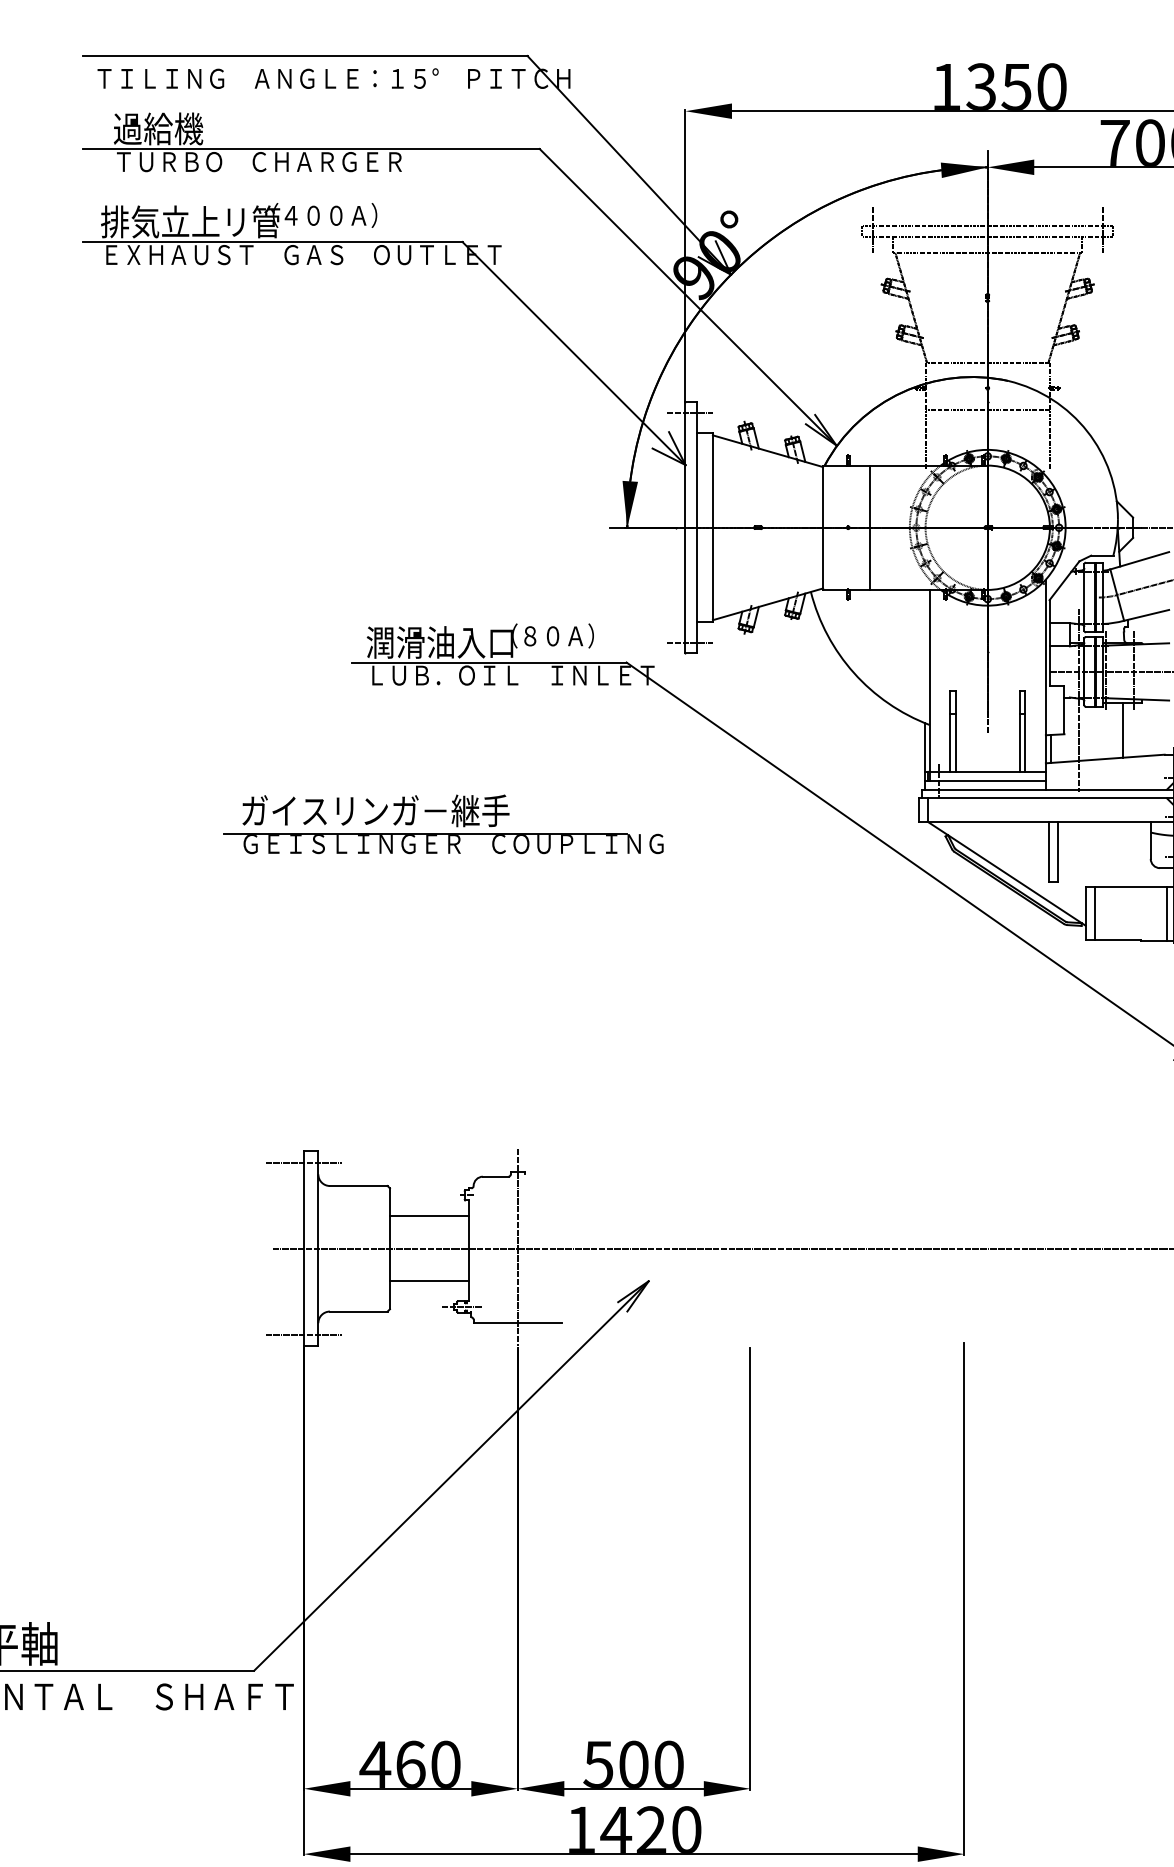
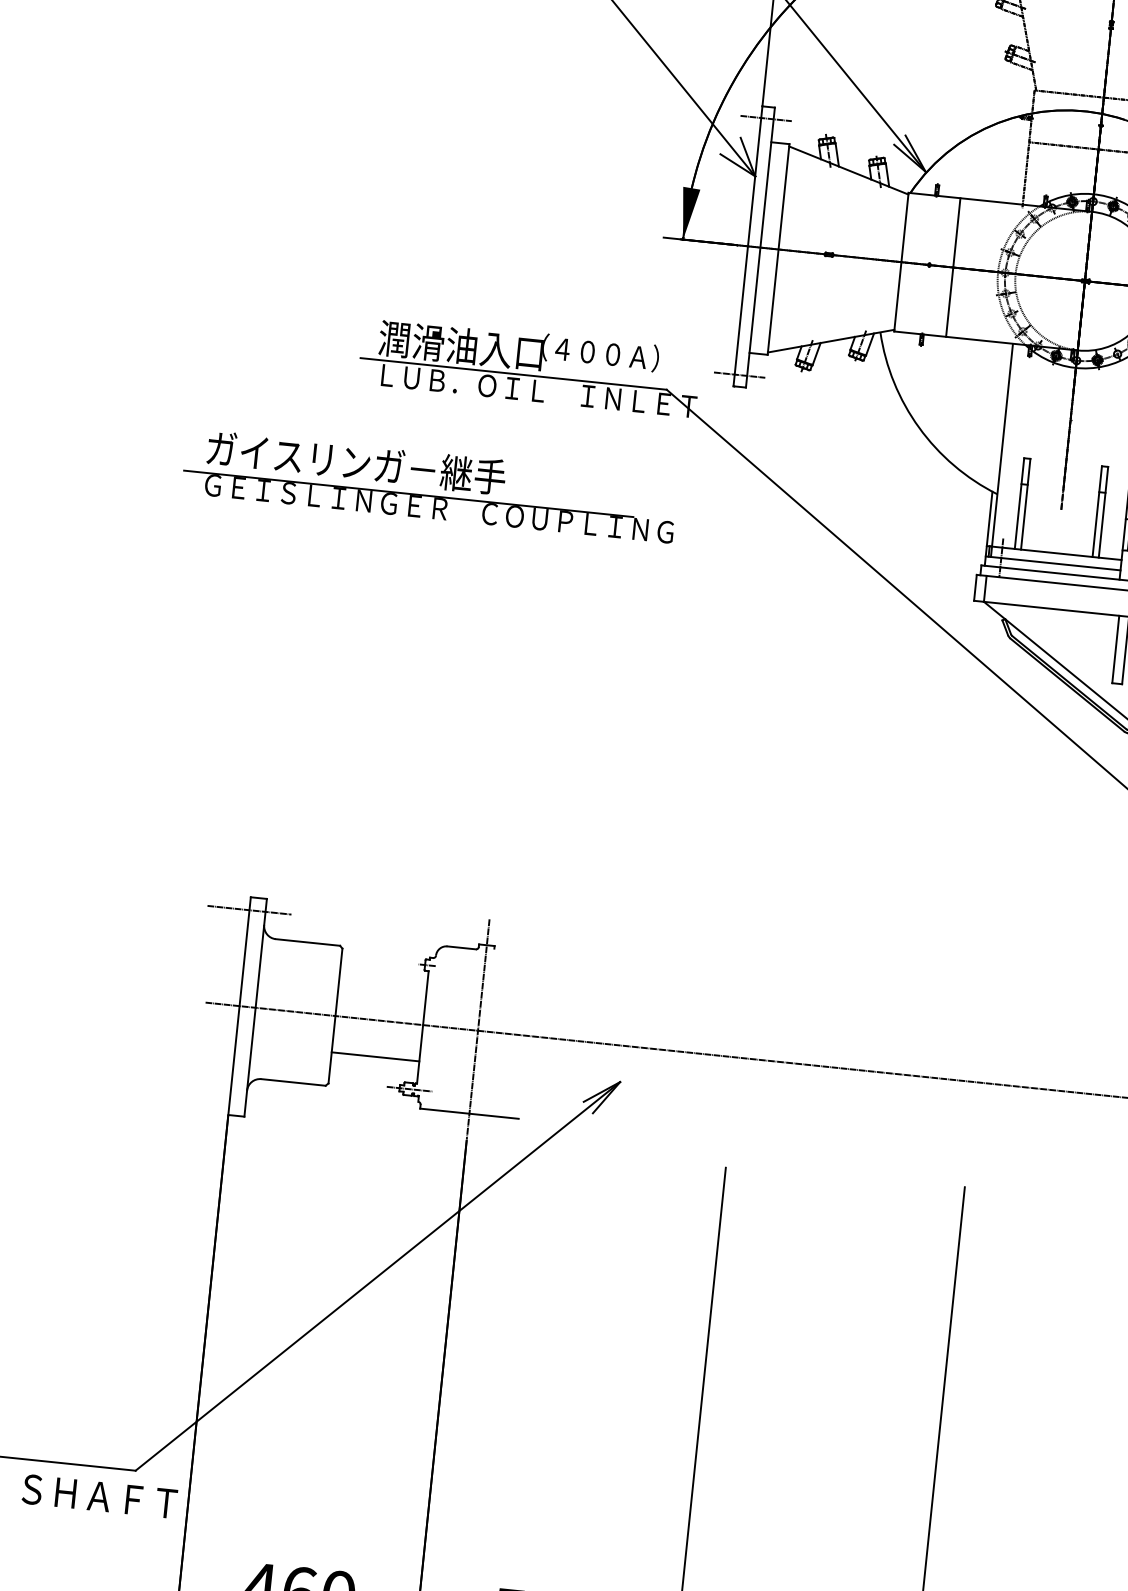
text: (570, 635) -> (607, 353), （８０Ａ） -> （４００Ａ）
part: (451, 823) -> (439, 485), moved
line: (428, 1216) -> (382, 984), removed
line: (303, 1334) -> (229, 1101), removed

